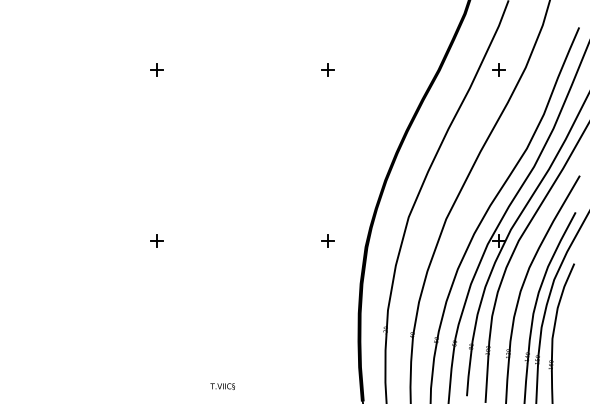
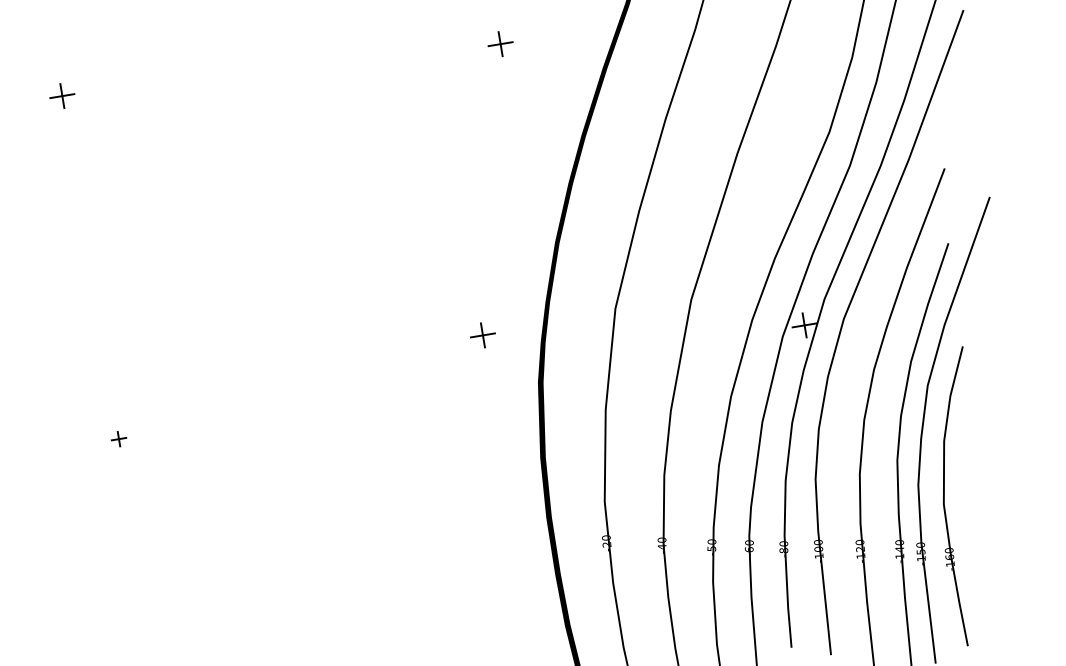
part: (327, 69) -> (499, 44), moved
part: (156, 240) -> (117, 438), size x0.6
part: (327, 240) -> (481, 335), moved

